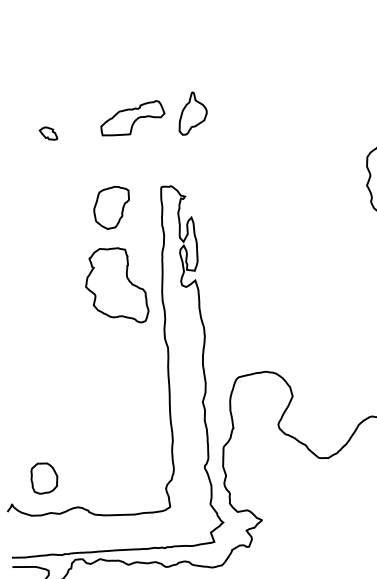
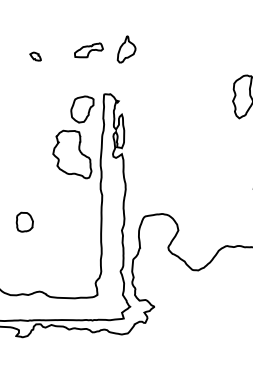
part: (132, 118) -> (88, 50), size x0.7
part: (111, 207) -> (82, 109), moved
part: (43, 477) -> (24, 221), moved

